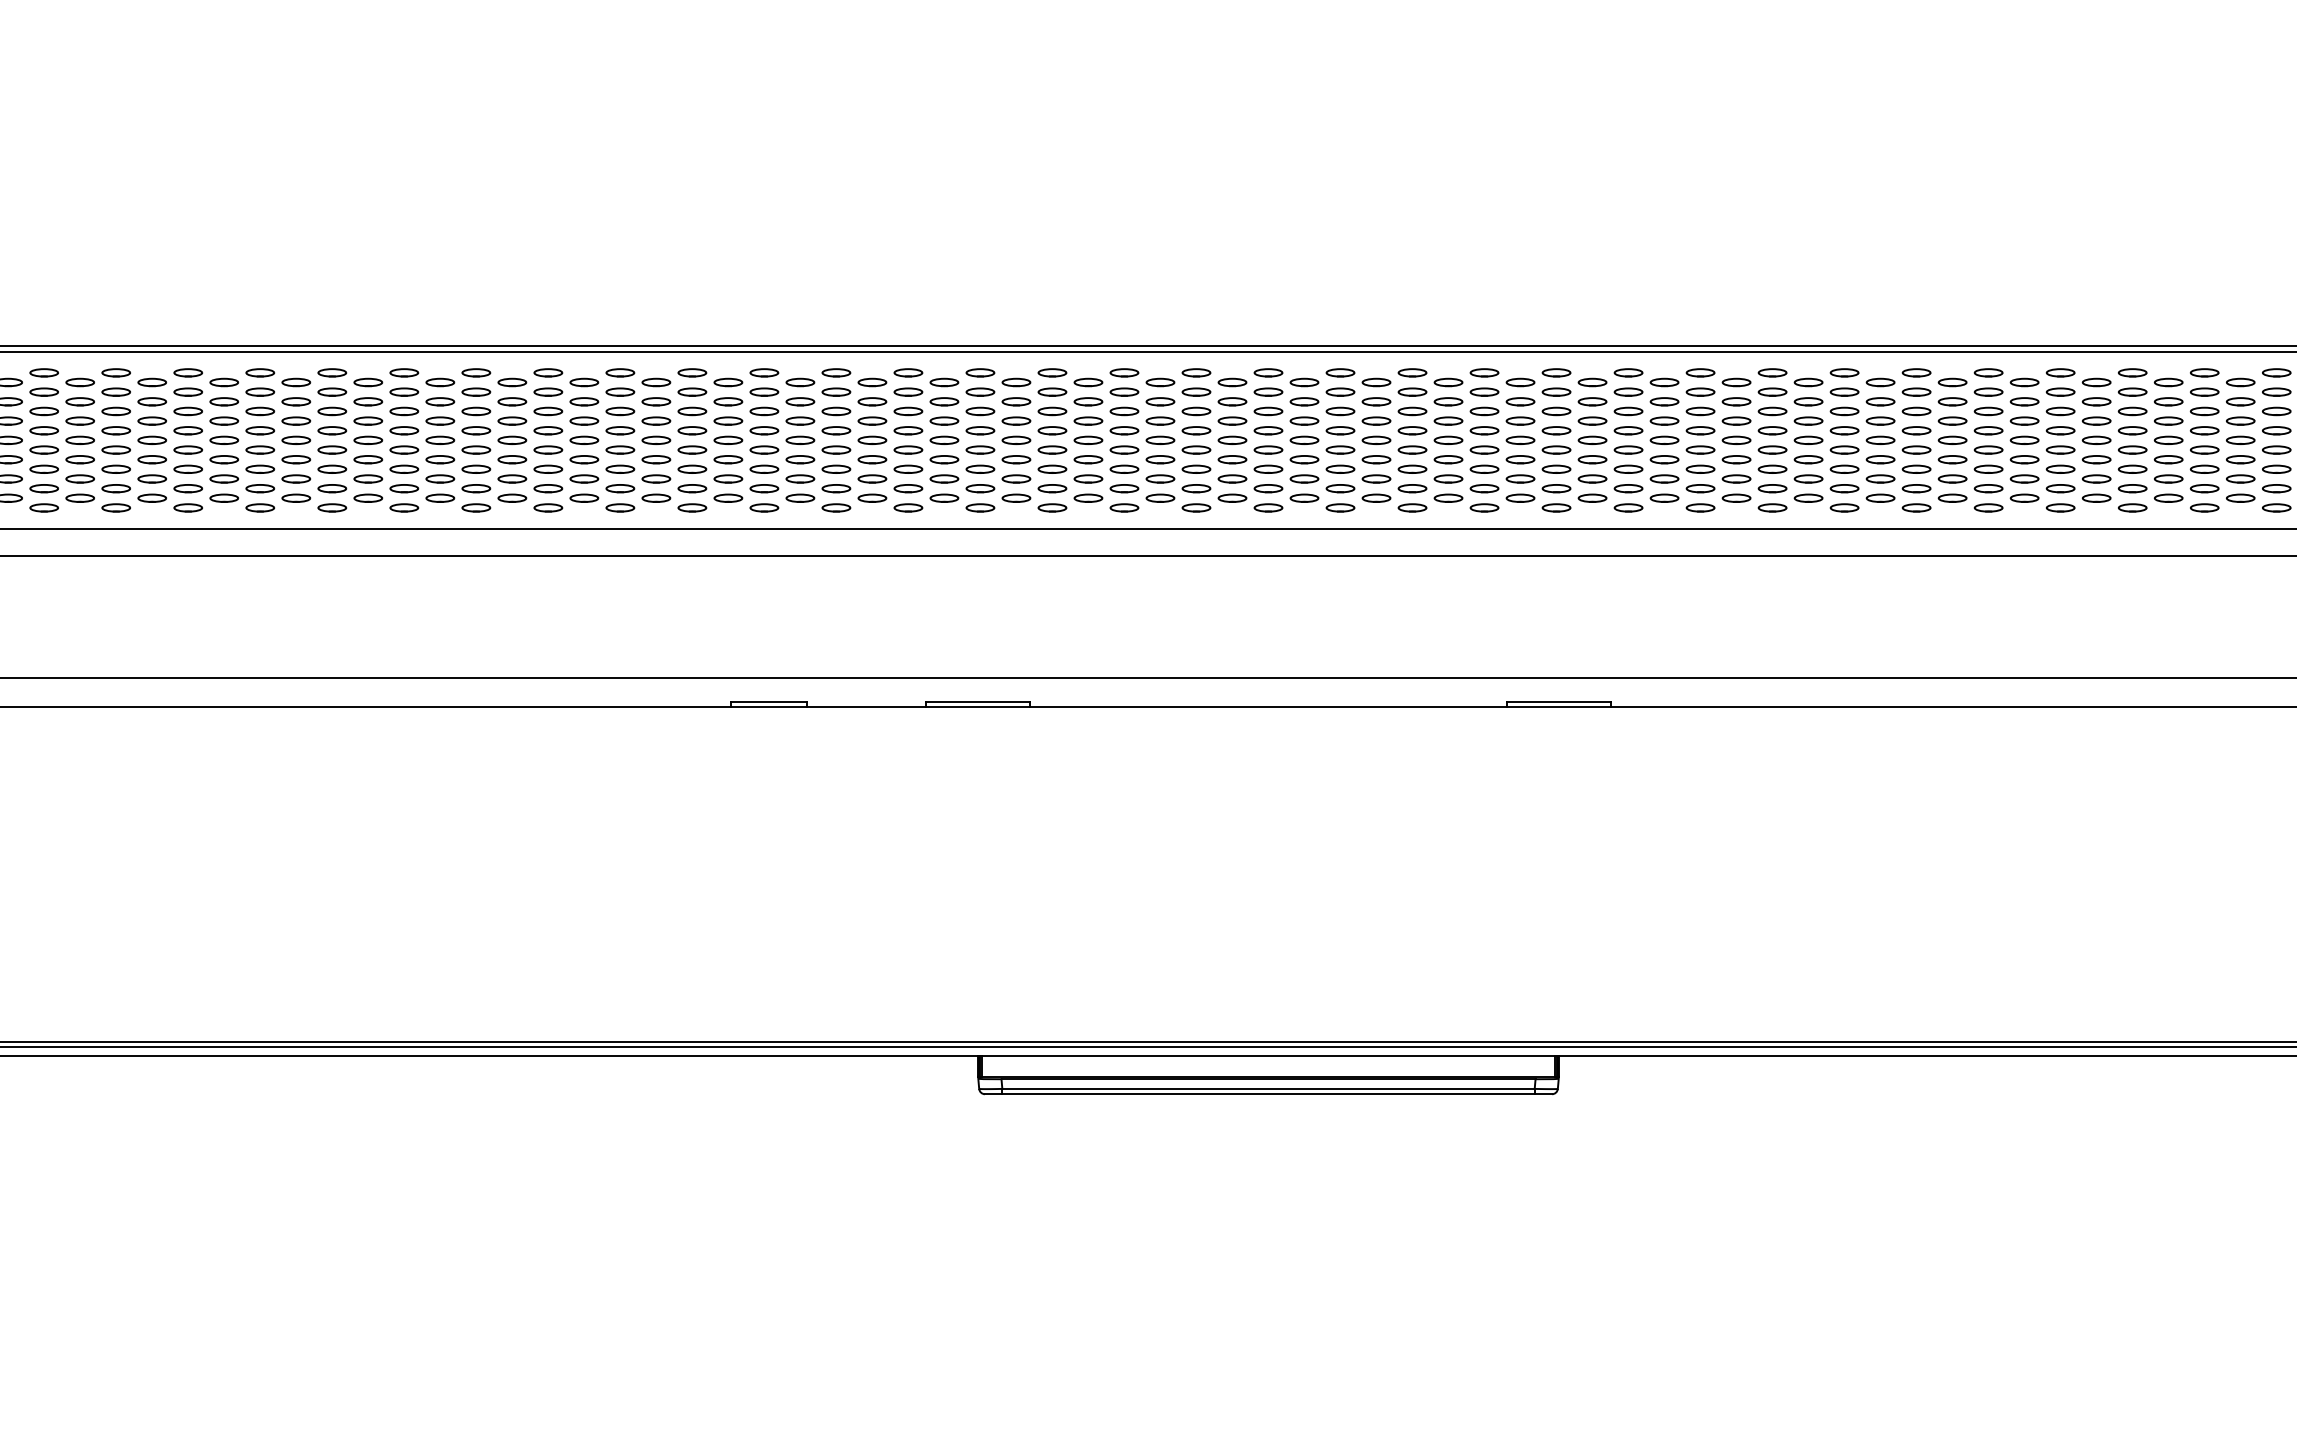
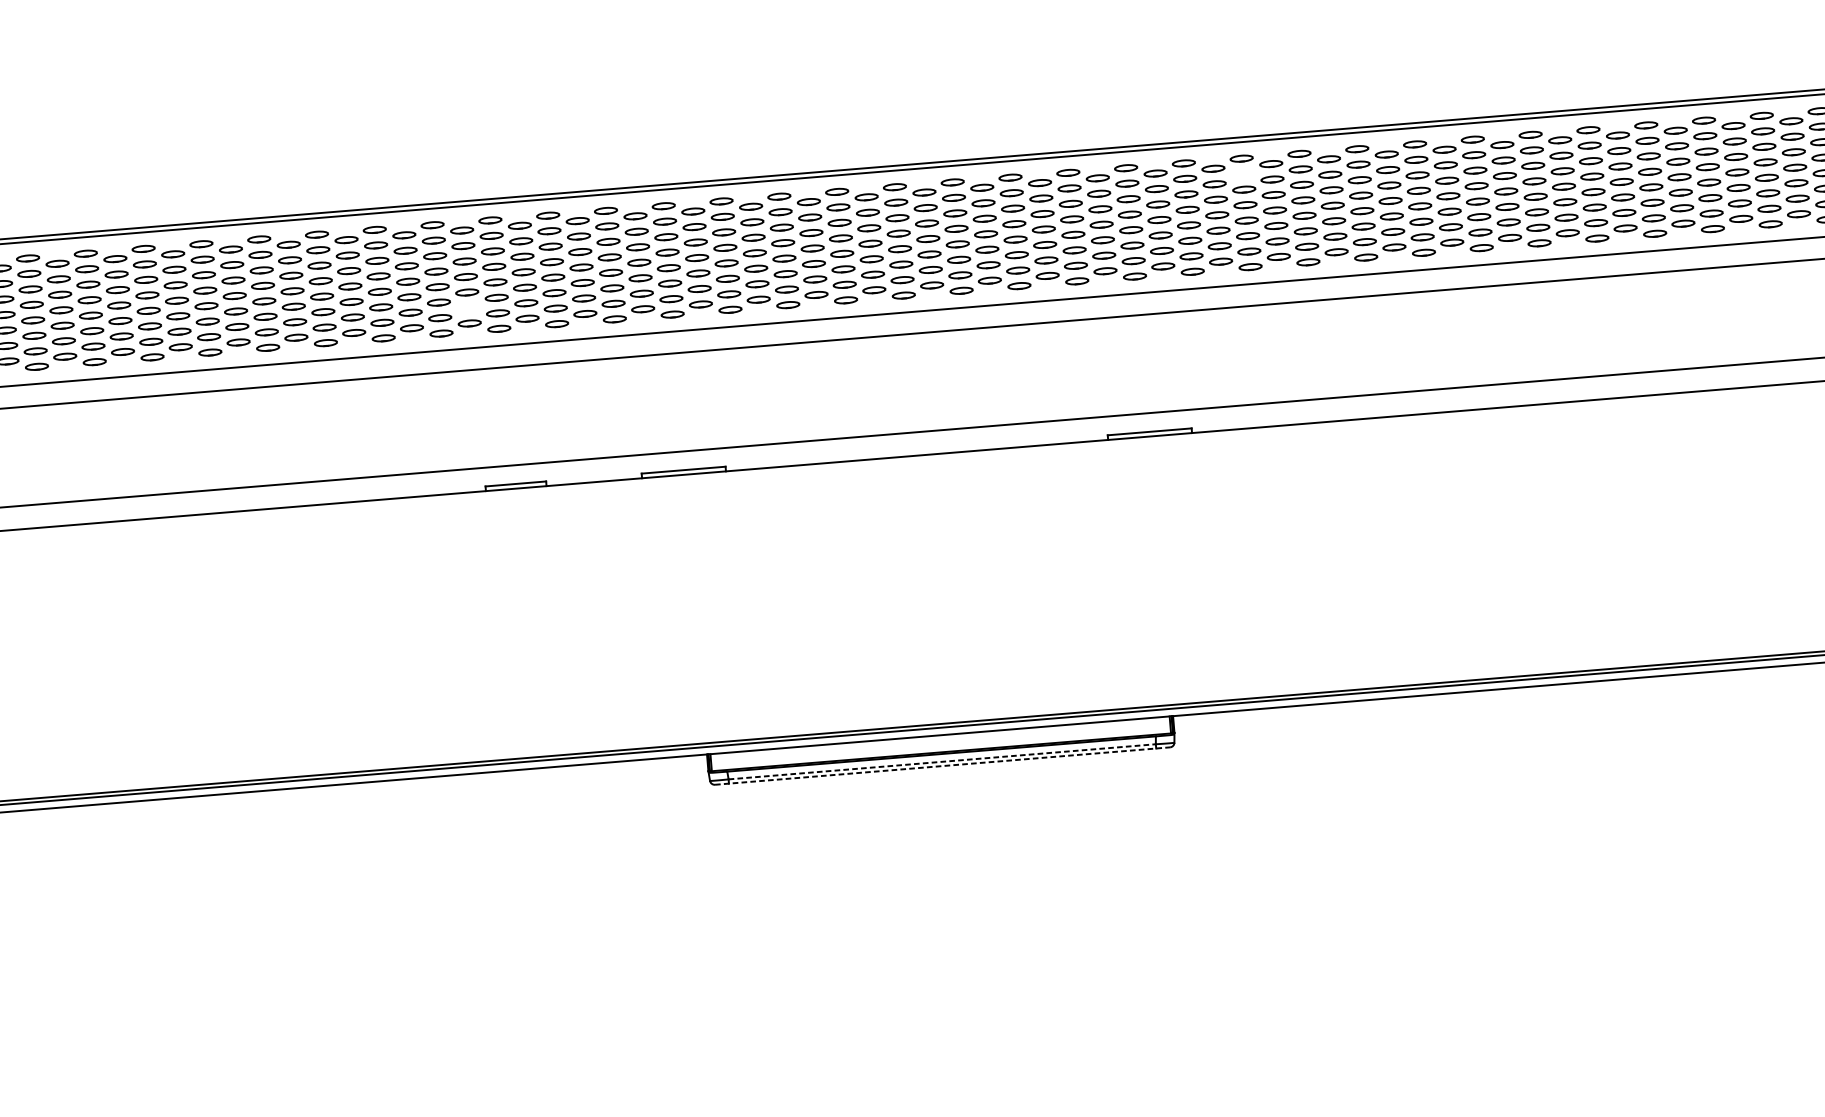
part: (1700, 391) -> (1242, 173), removed
part: (728, 478) -> (468, 307), removed
line: (1269, 1088) -> (942, 761), solid -> dashed
line: (1268, 1094) -> (942, 766), solid -> dashed

